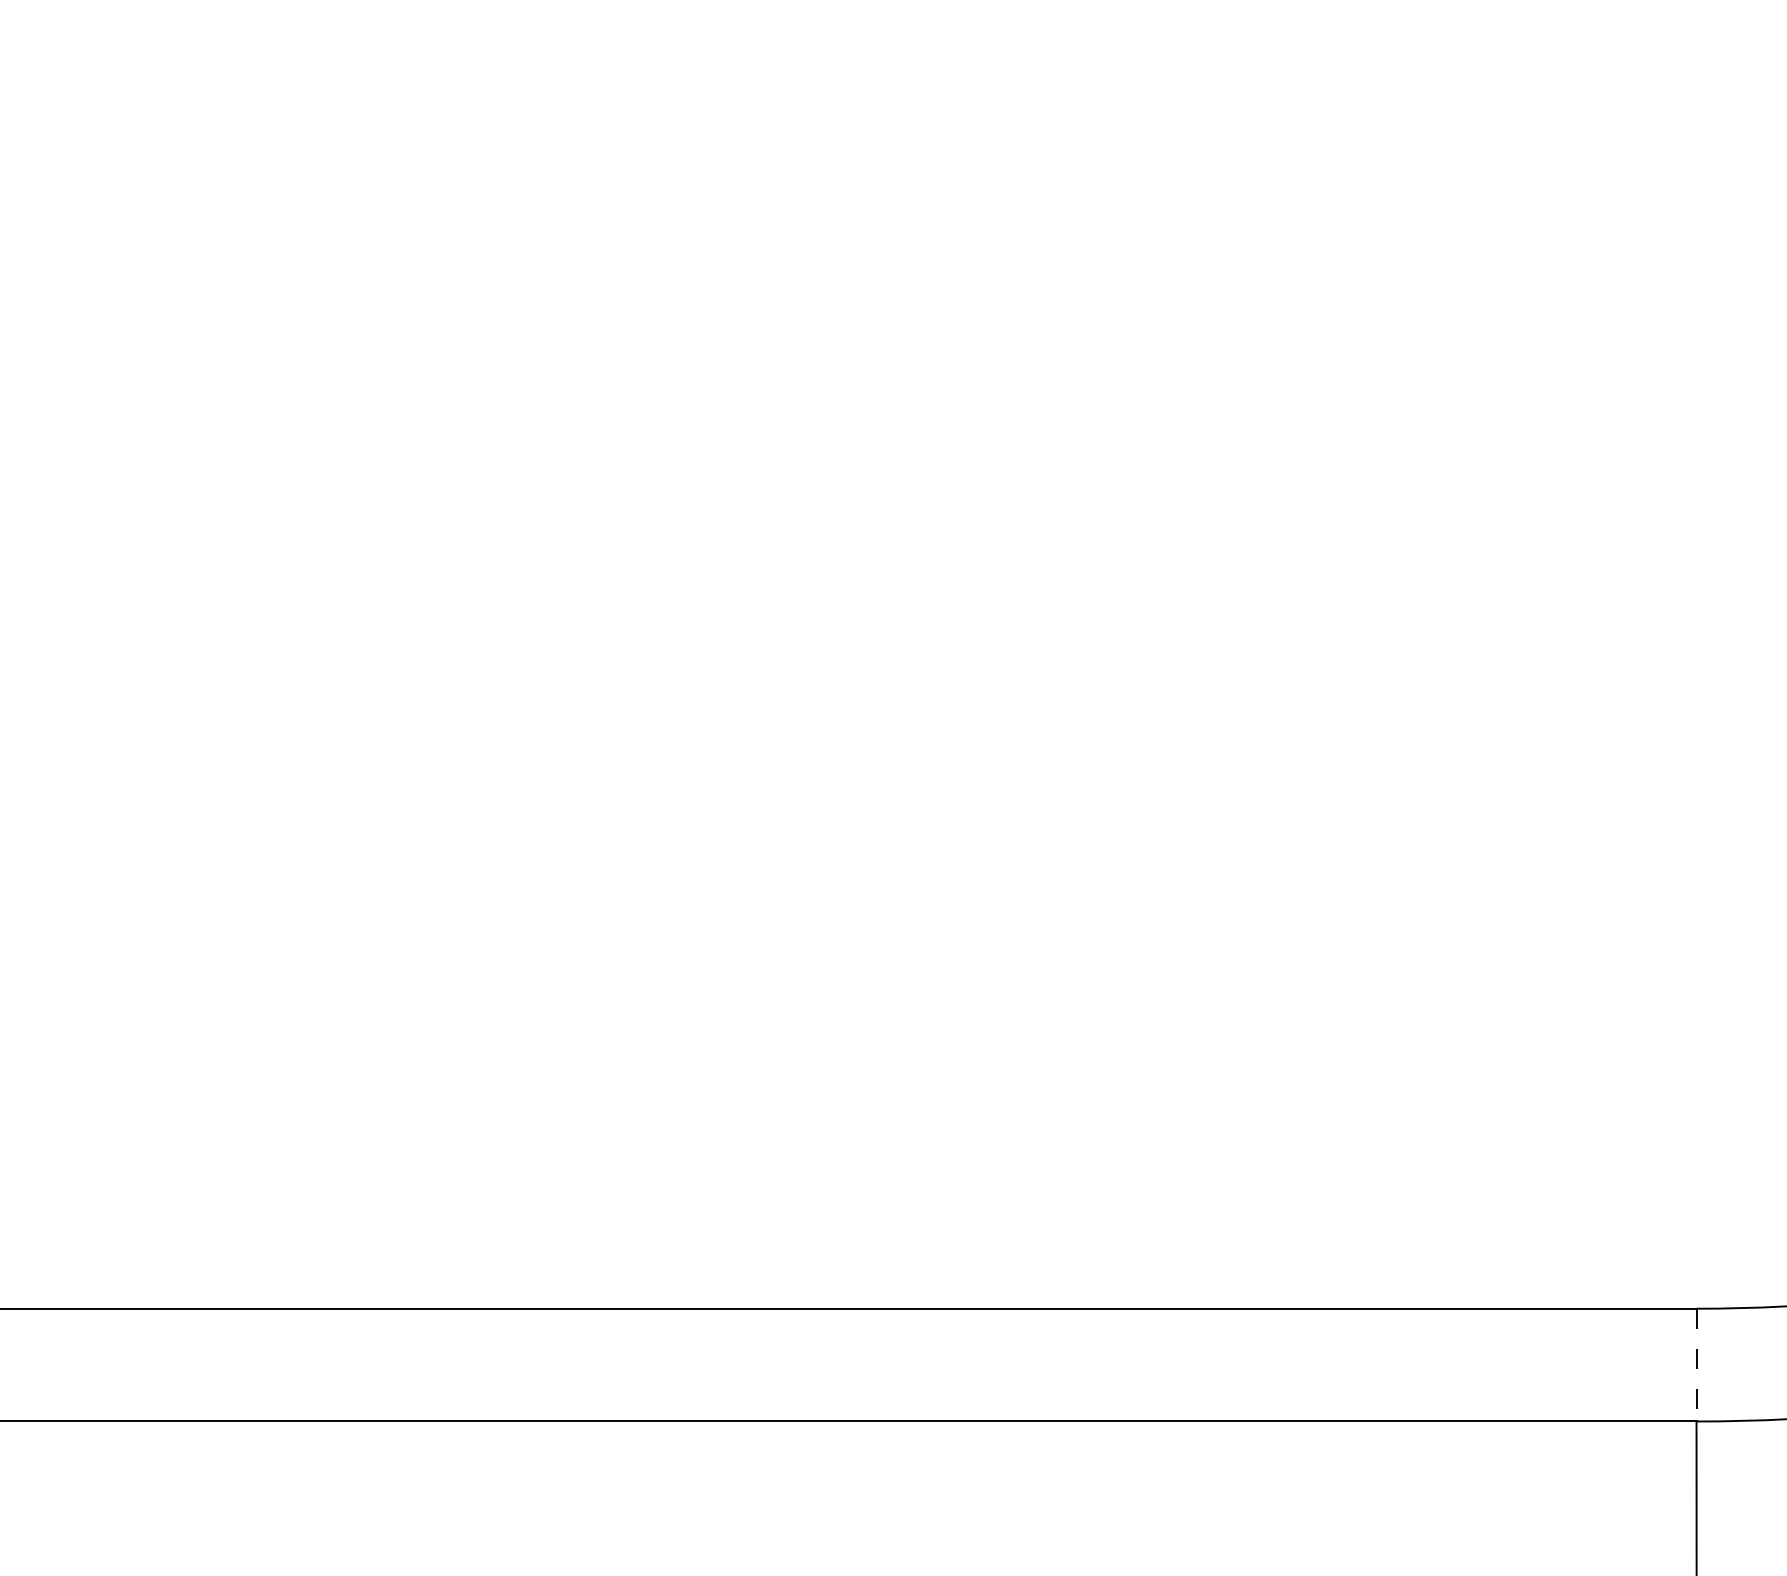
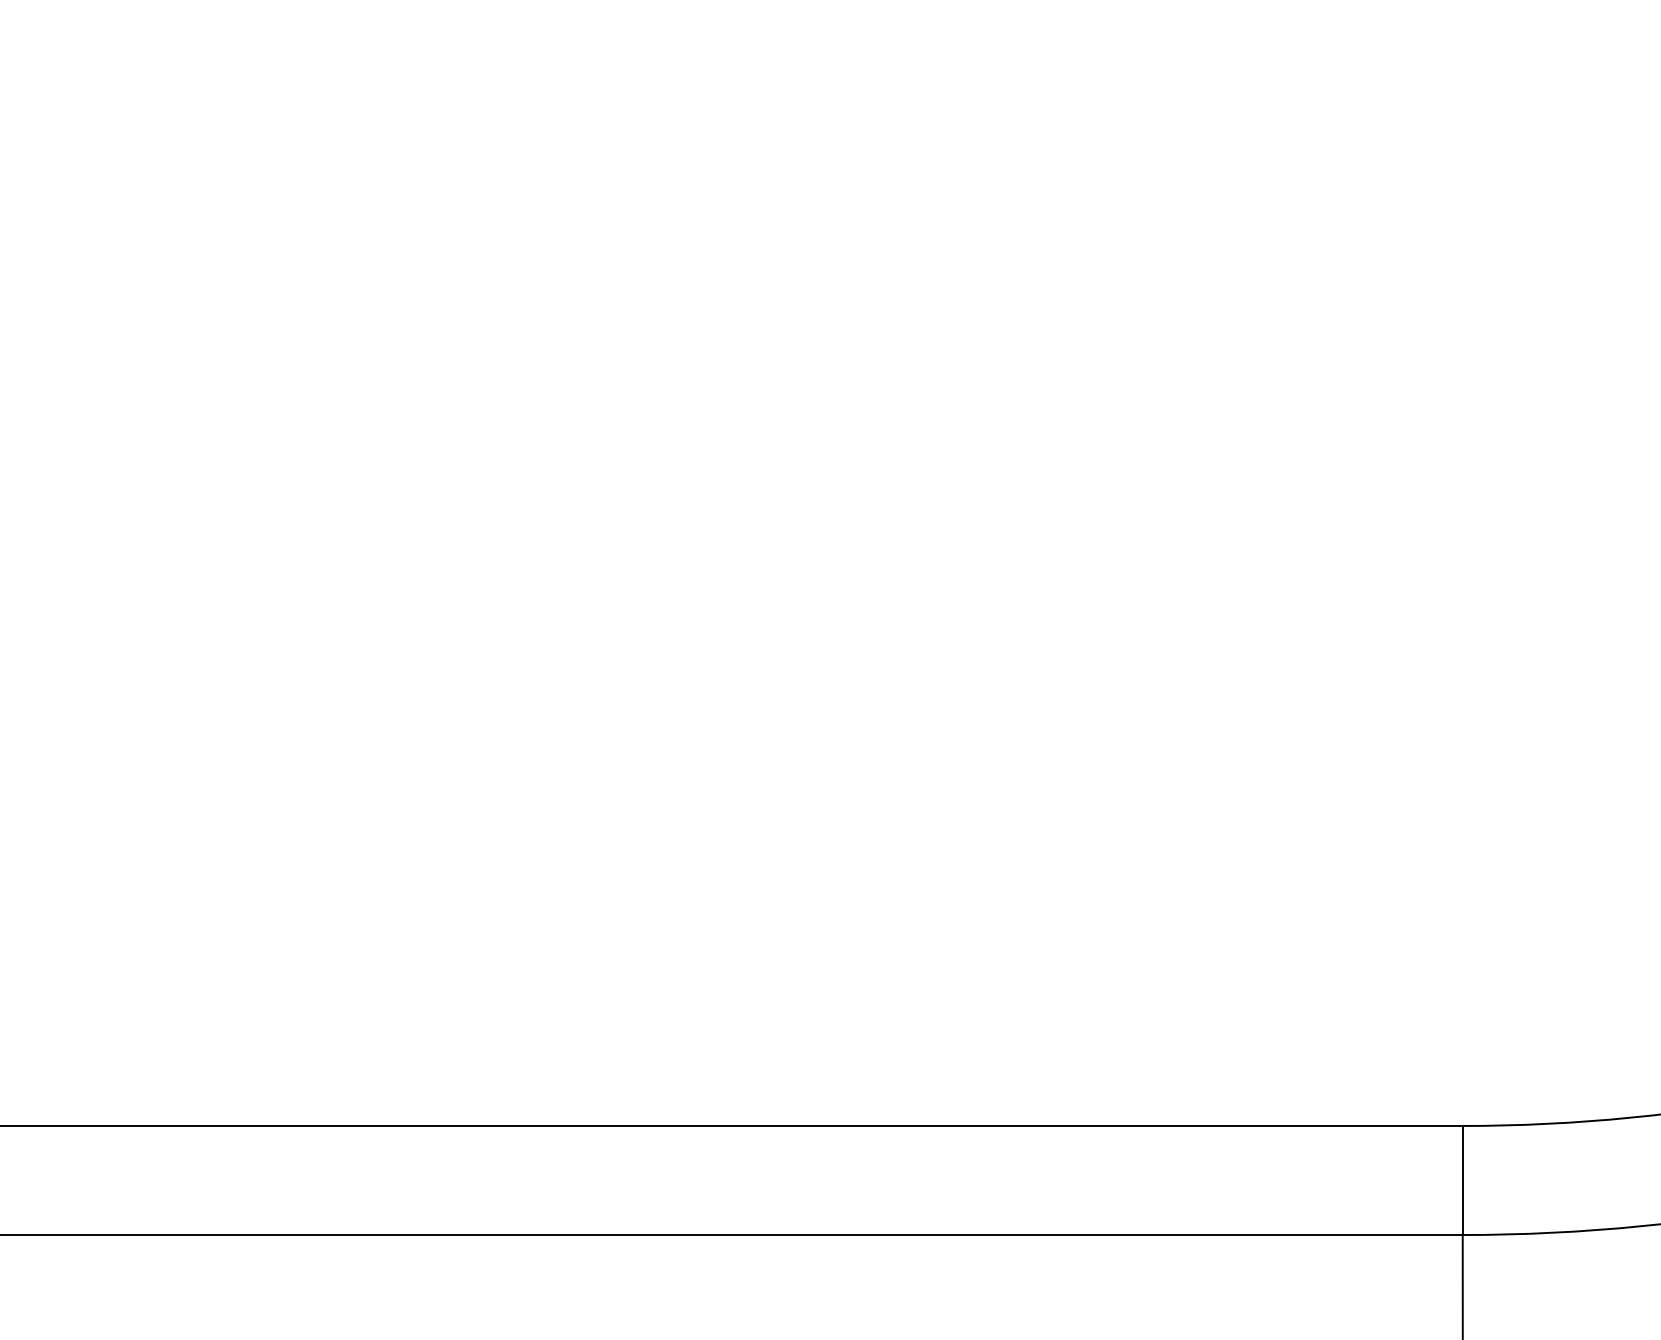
line: (1696, 1365) -> (1462, 1180), dashed -> solid

